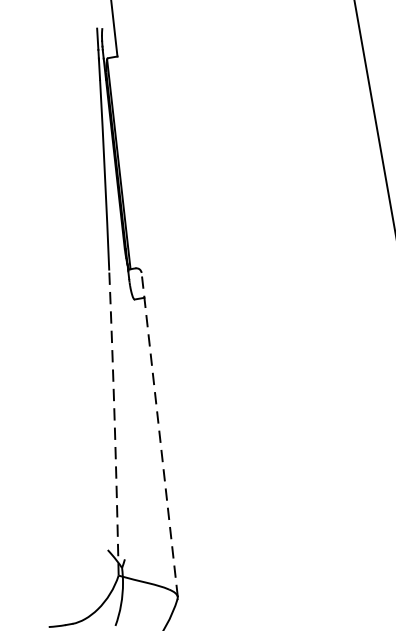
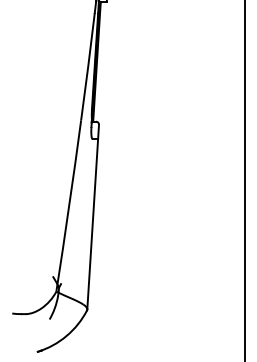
arc: (115, 423) -> (69, 206), dashed -> solid
line: (160, 435) -> (93, 217), dashed -> solid

